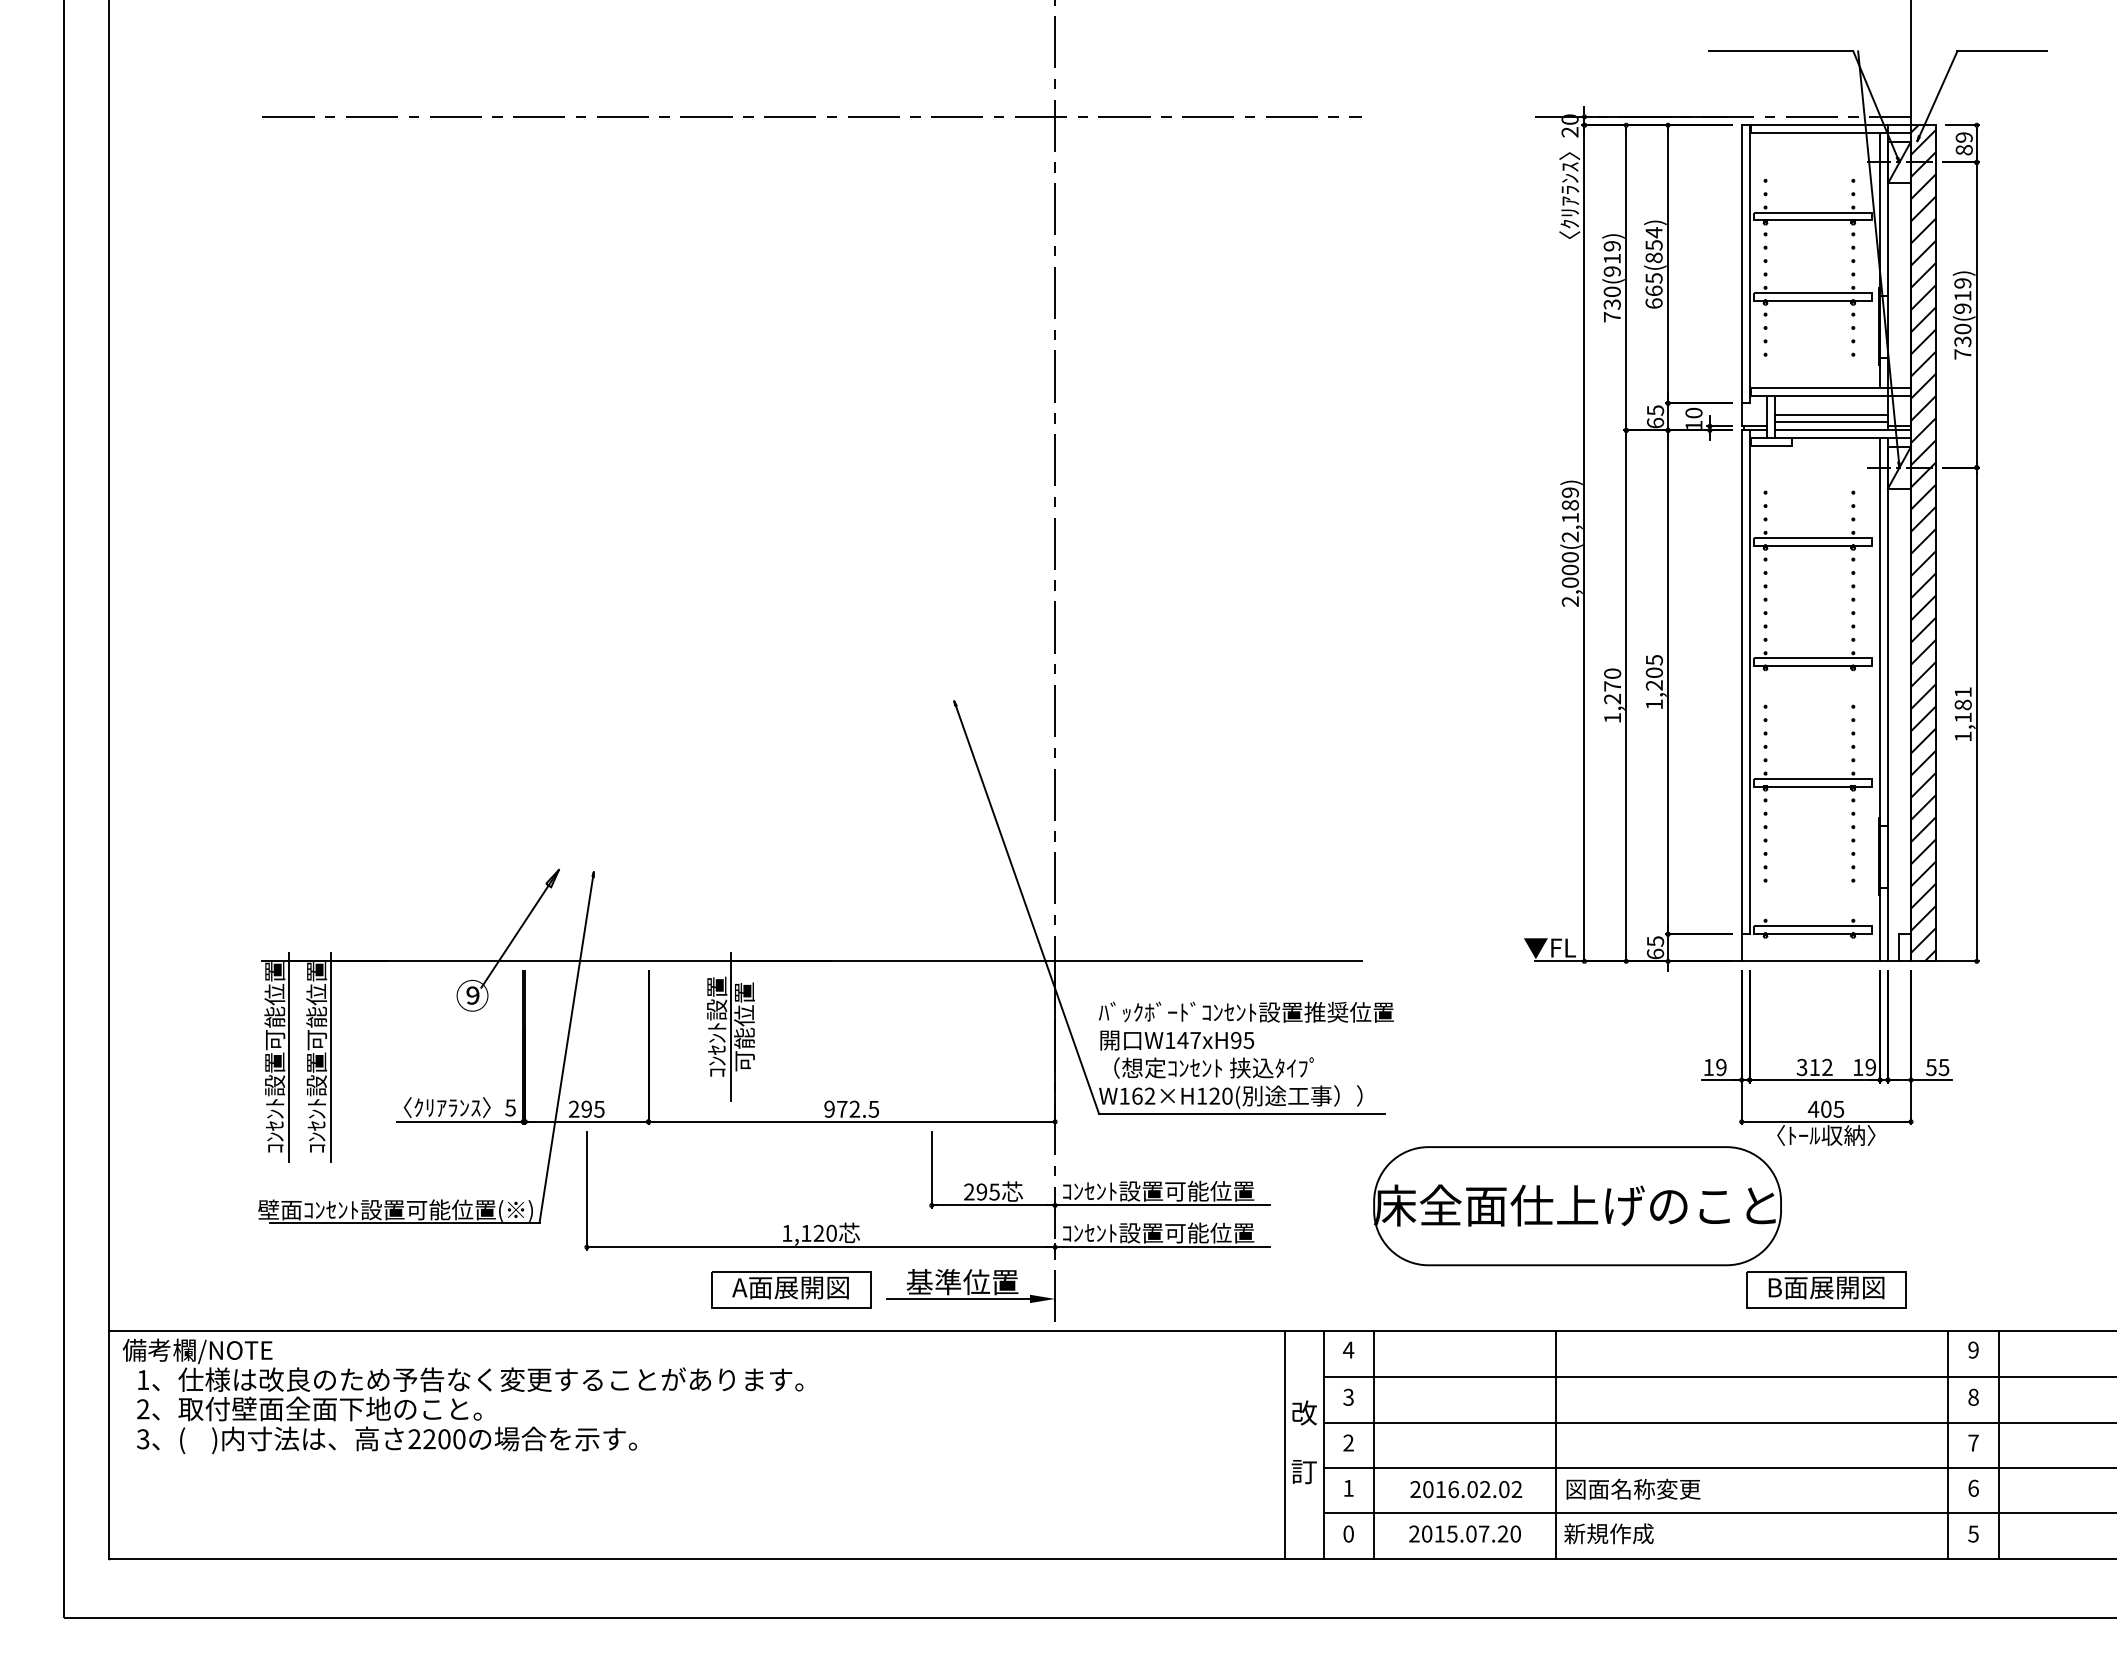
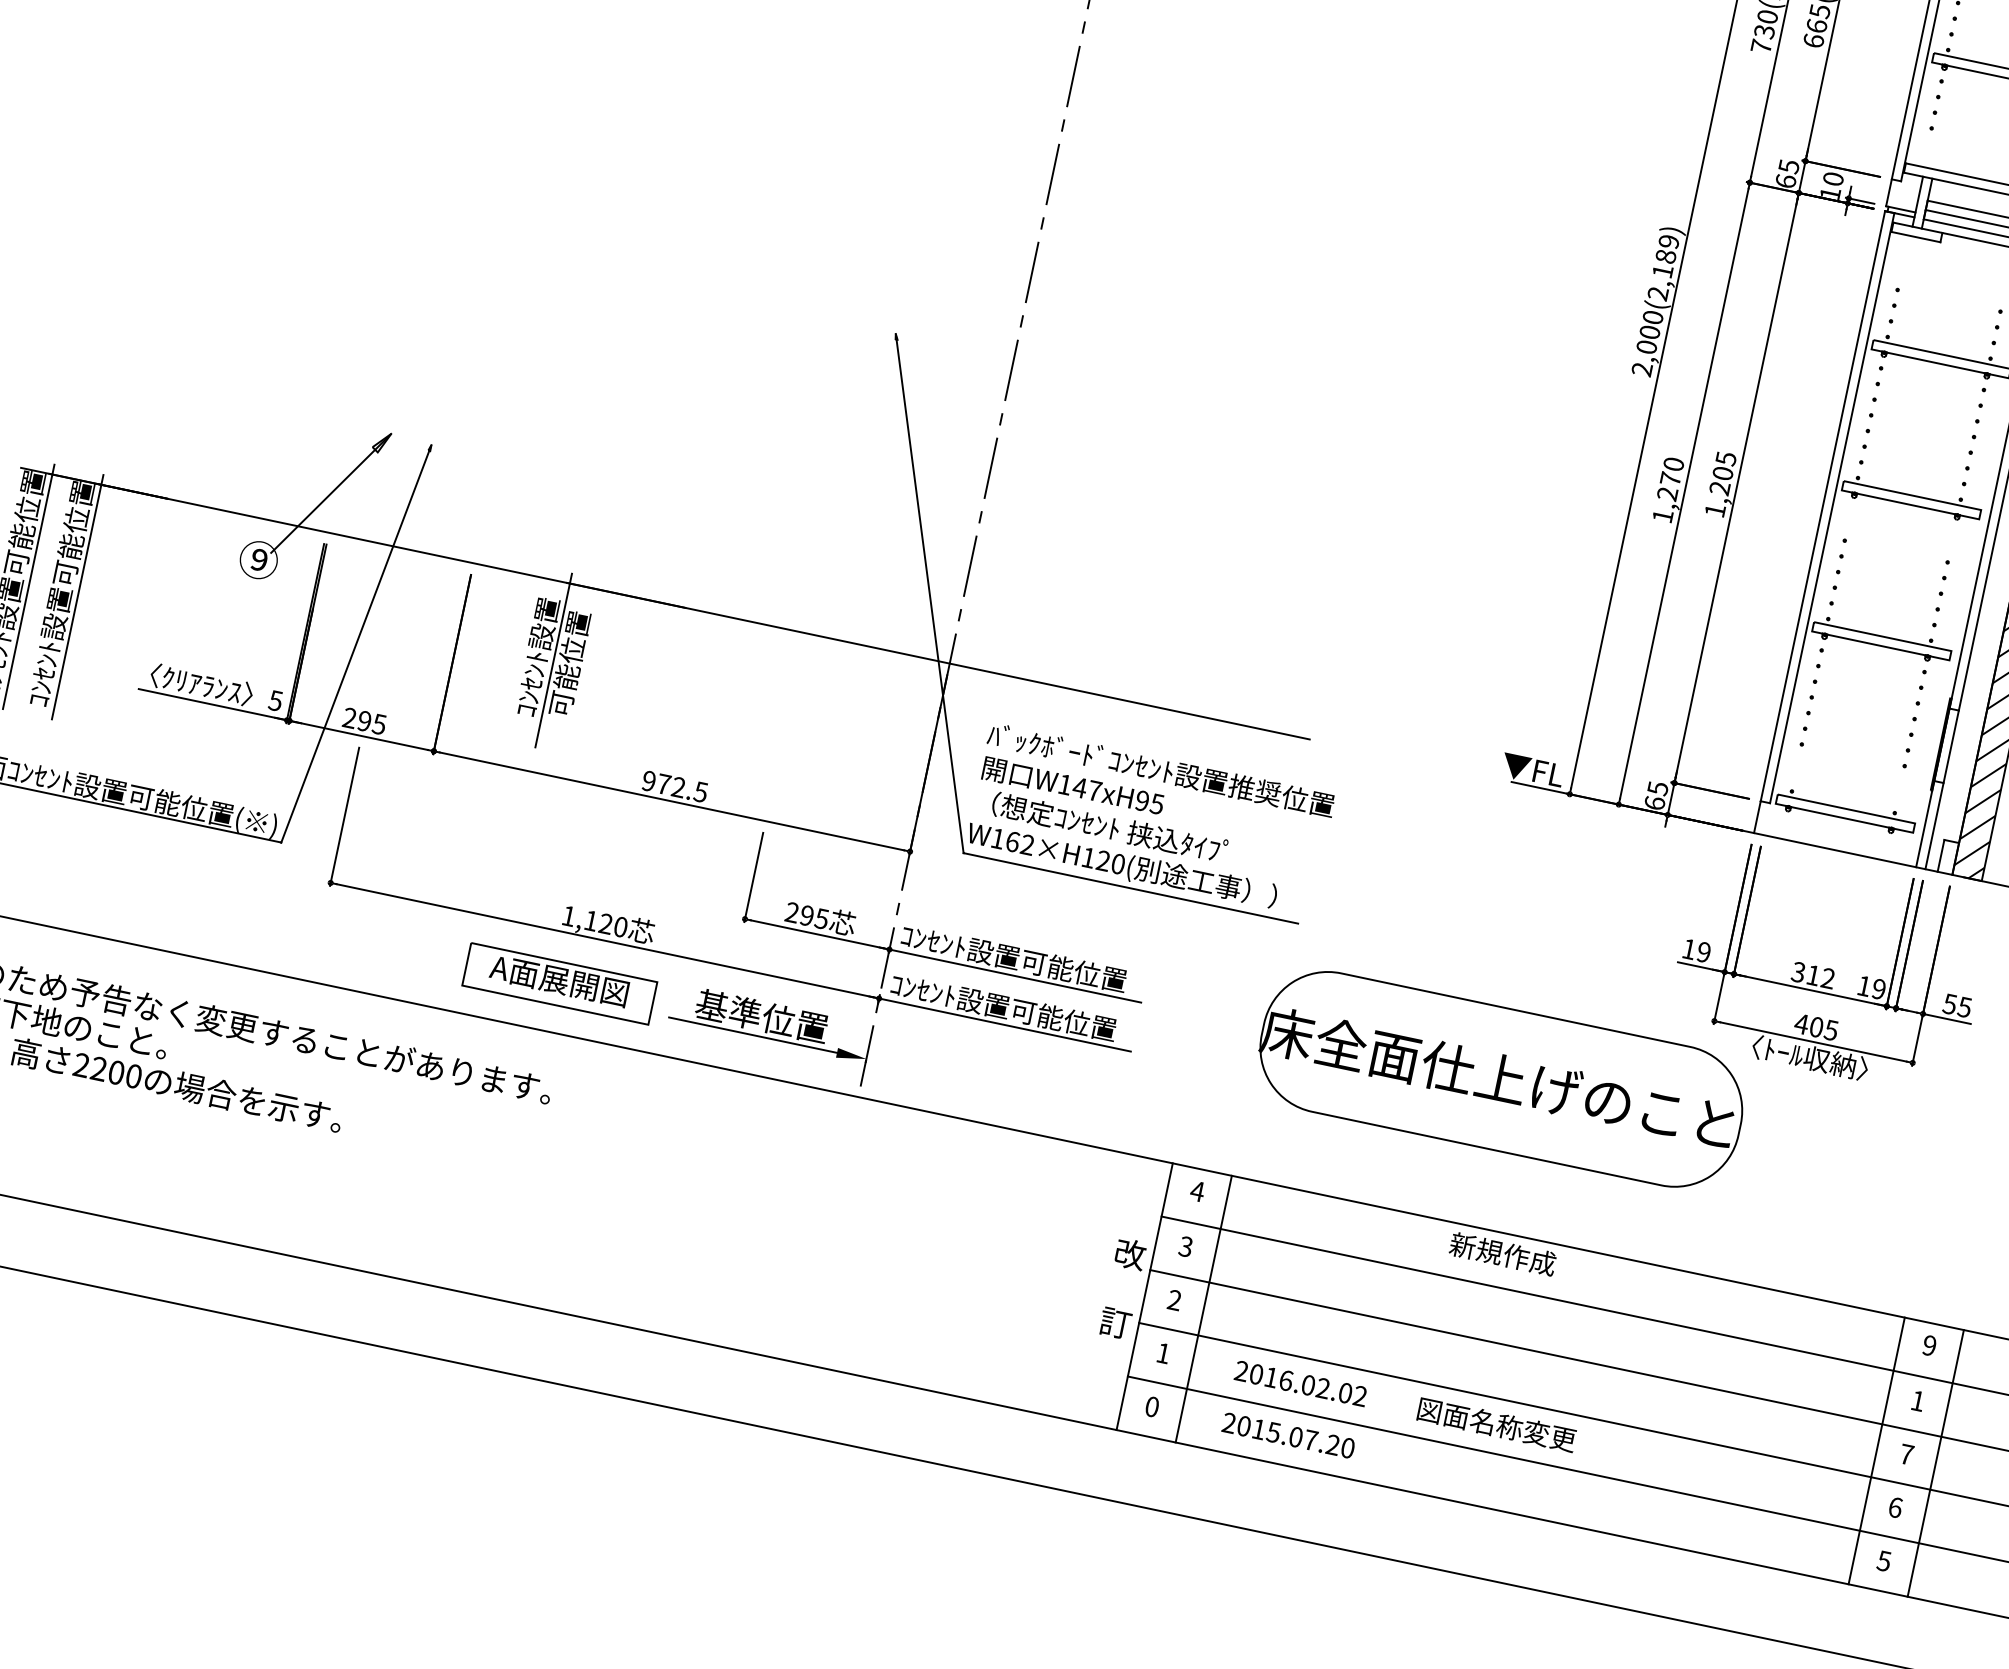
part: (1826, 1289) -> (1772, 1238), removed
text: (1973, 1396) -> (1918, 1400), 8 -> 1
line: (1285, 1445) -> (1100, 1287), removed
line: (1556, 1445) -> (1417, 1354), removed
text: (1608, 1533) -> (1502, 1253), moved

